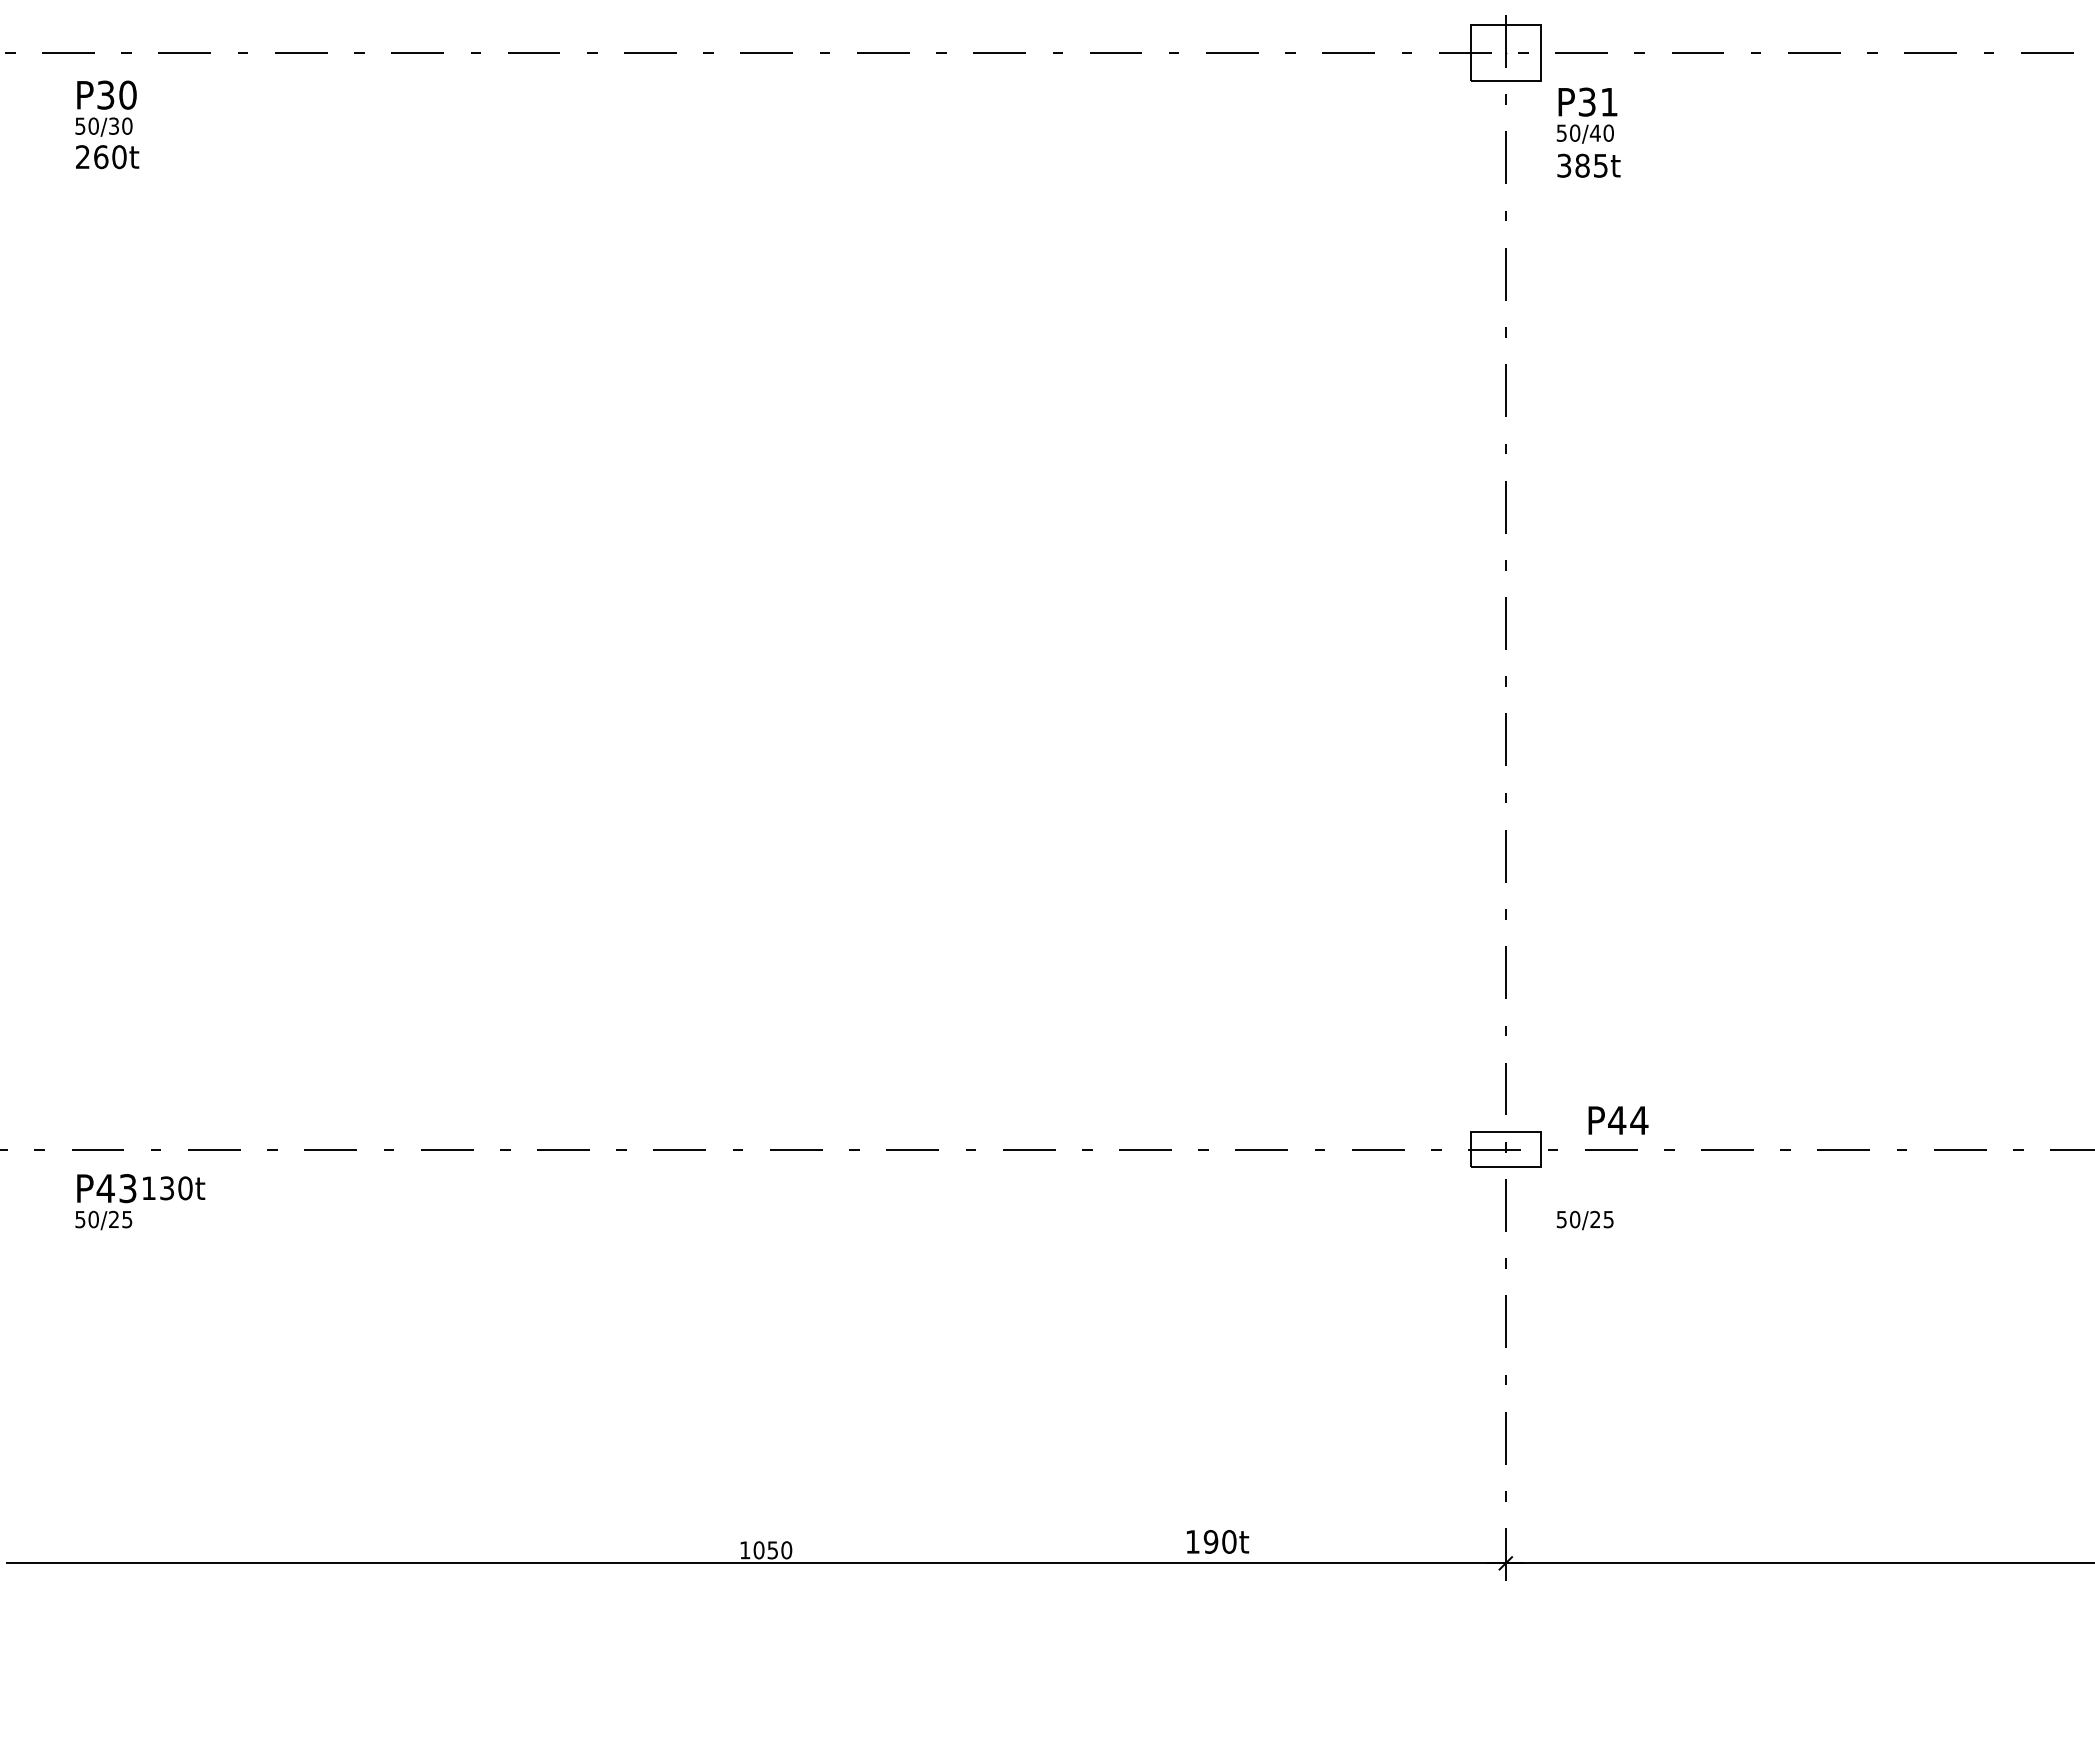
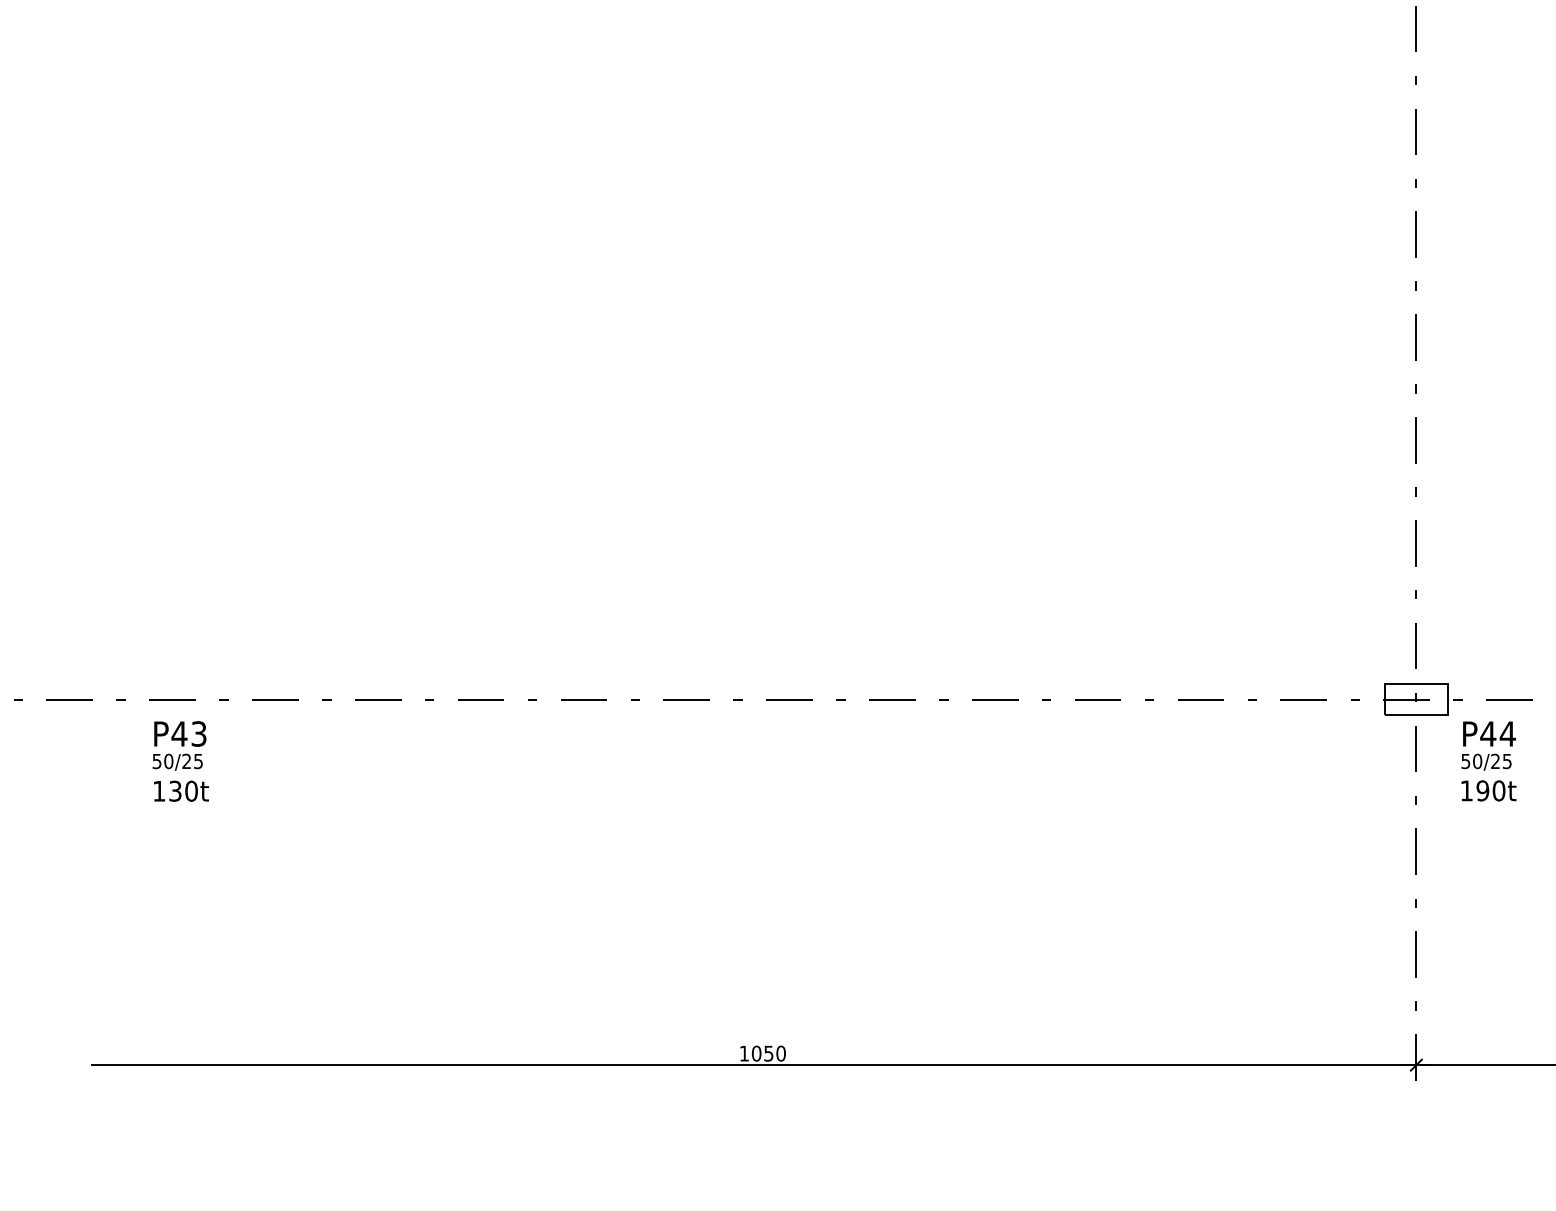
text: (1618, 1120) -> (1489, 733), moved
text: (174, 1188) -> (181, 791), moved
text: (1218, 1541) -> (1489, 790), moved

